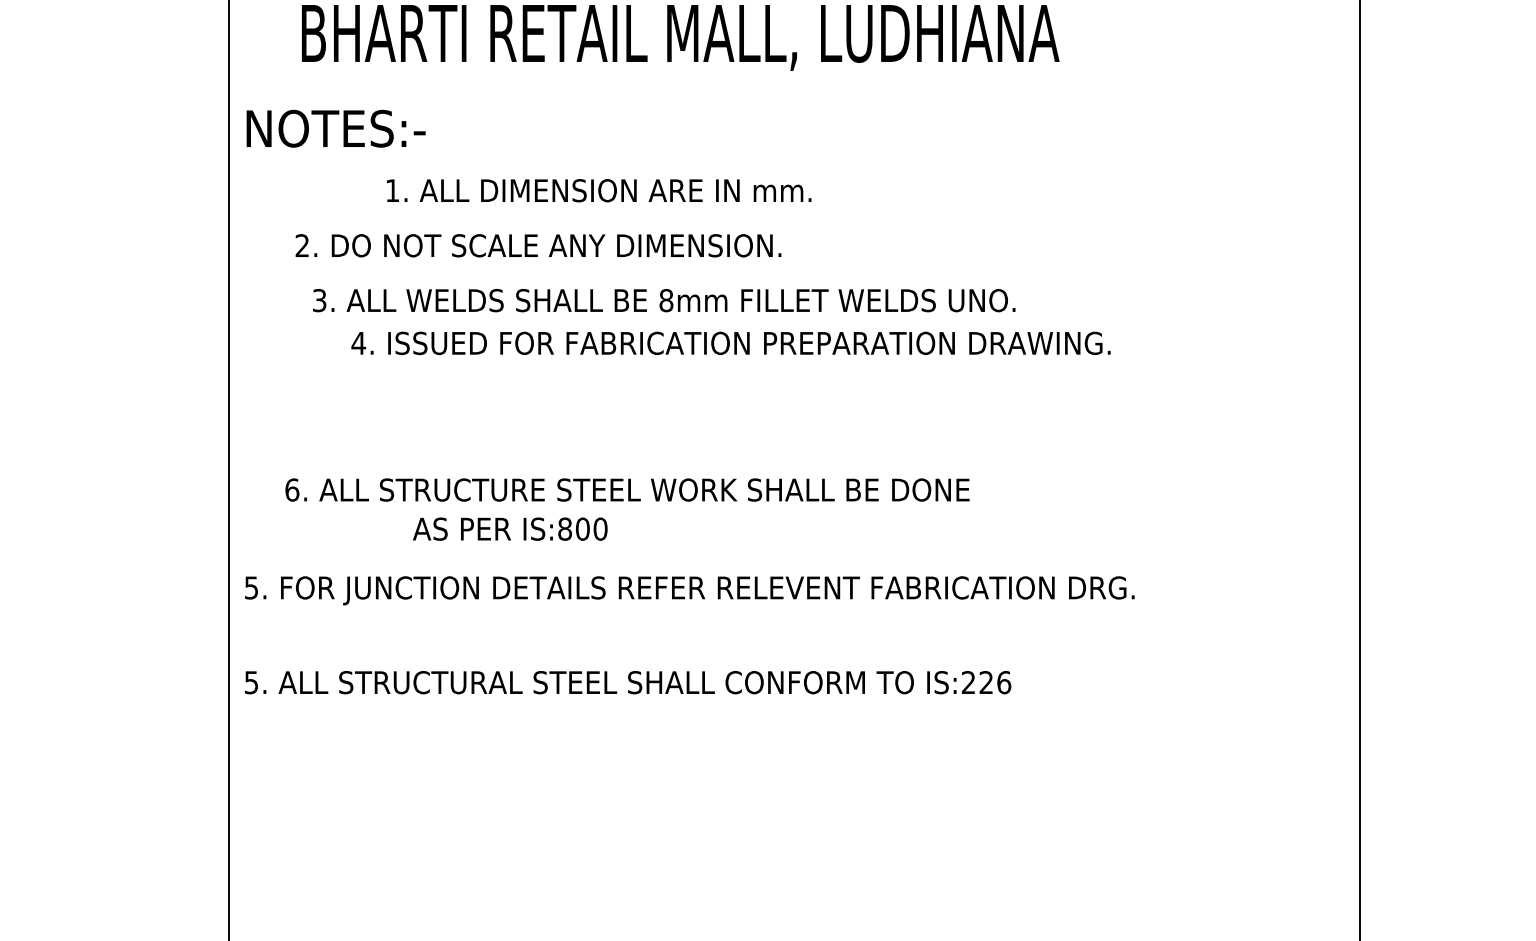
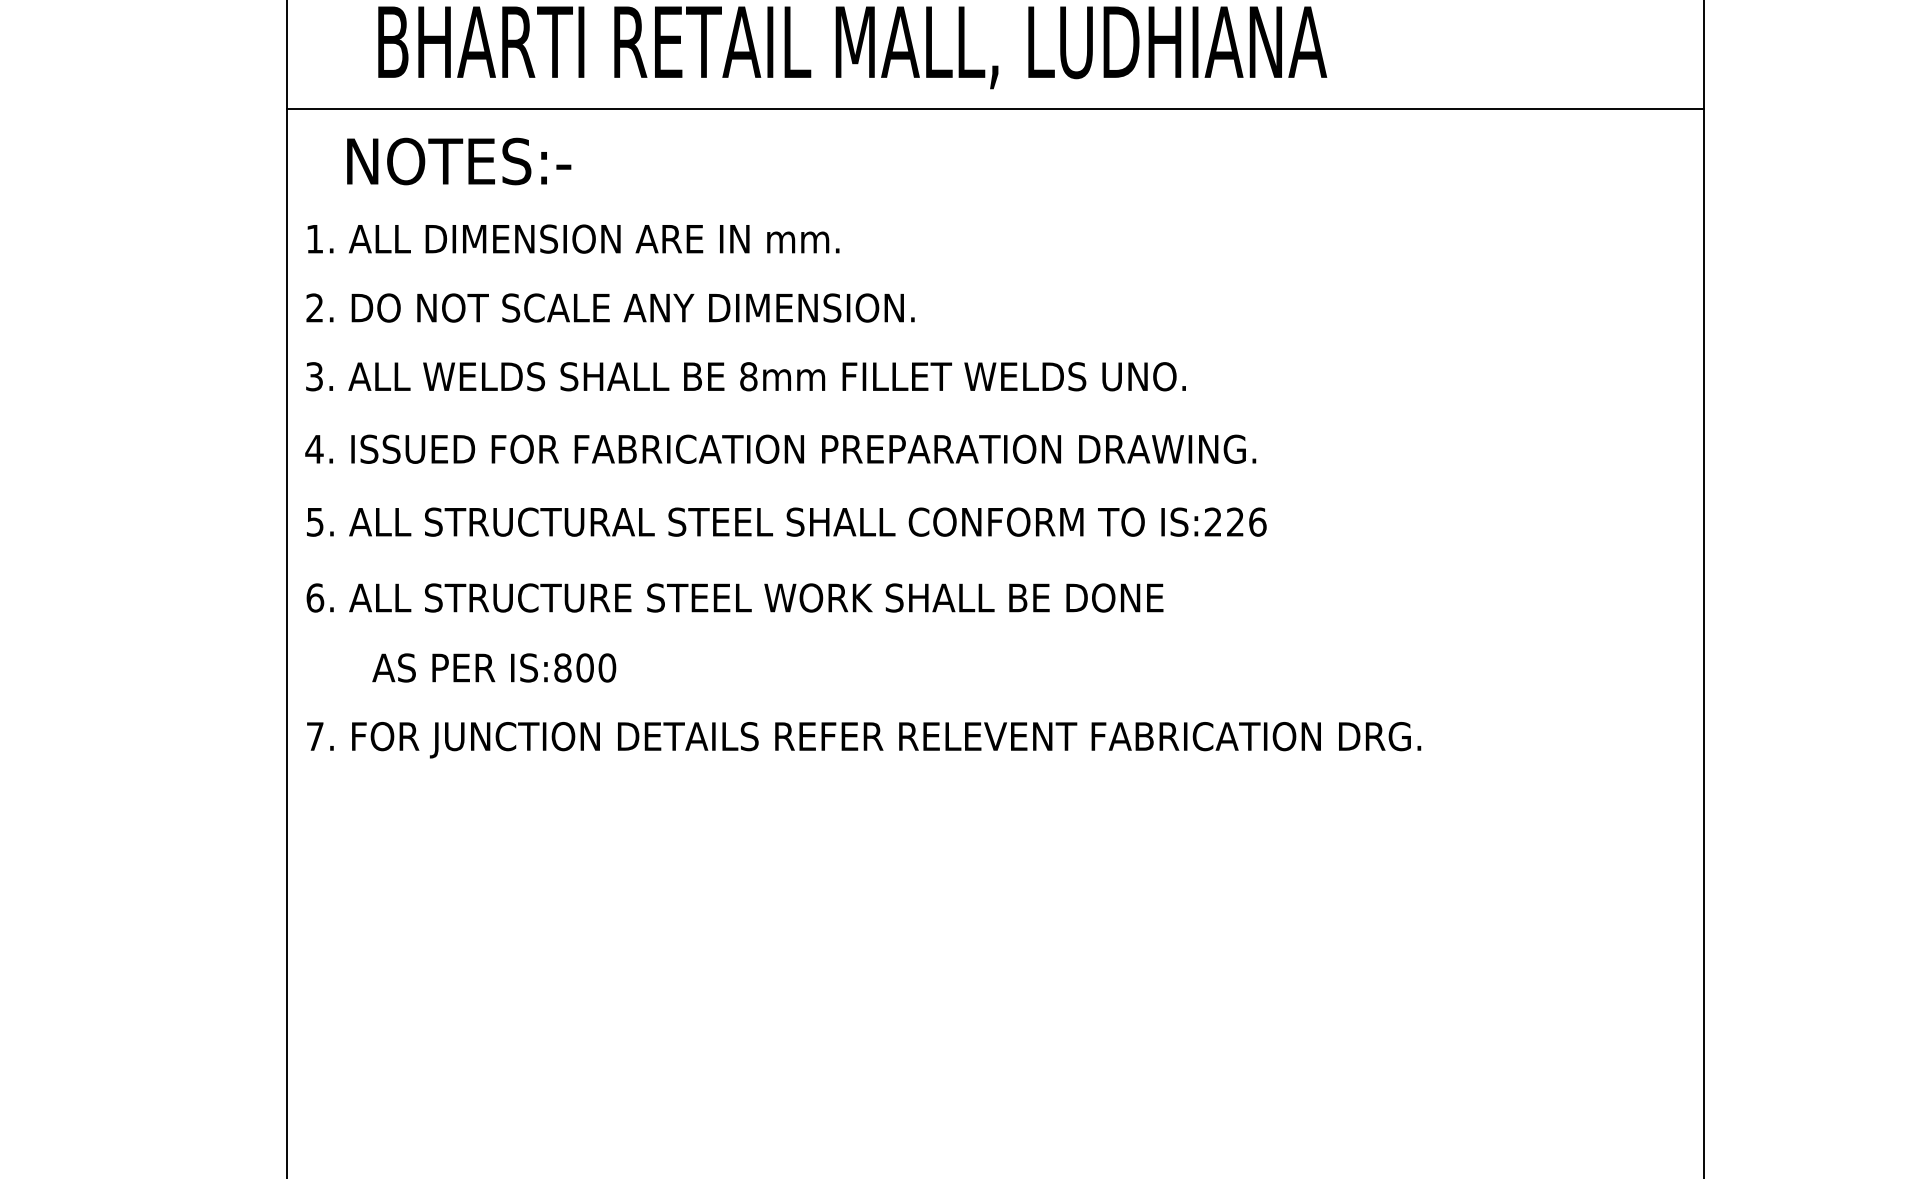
line: (794, 87) -> (995, 109), added
text: (336, 128) -> (459, 161), moved
text: (599, 190) -> (573, 238), moved
text: (538, 245) -> (610, 307), moved
text: (663, 300) -> (745, 376), moved
text: (730, 342) -> (780, 448), moved
text: (627, 489) -> (734, 597), moved
text: (510, 528) -> (494, 667), moved
text: (251, 587) -> (315, 736), 5. -> 7.
text: (627, 682) -> (786, 521), moved

